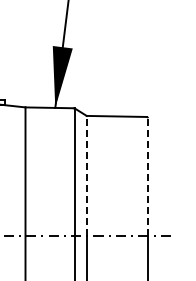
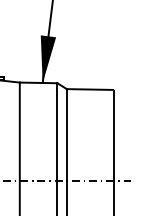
line: (86, 175) -> (66, 134), dashed -> solid
line: (147, 177) -> (113, 136), dashed -> solid

